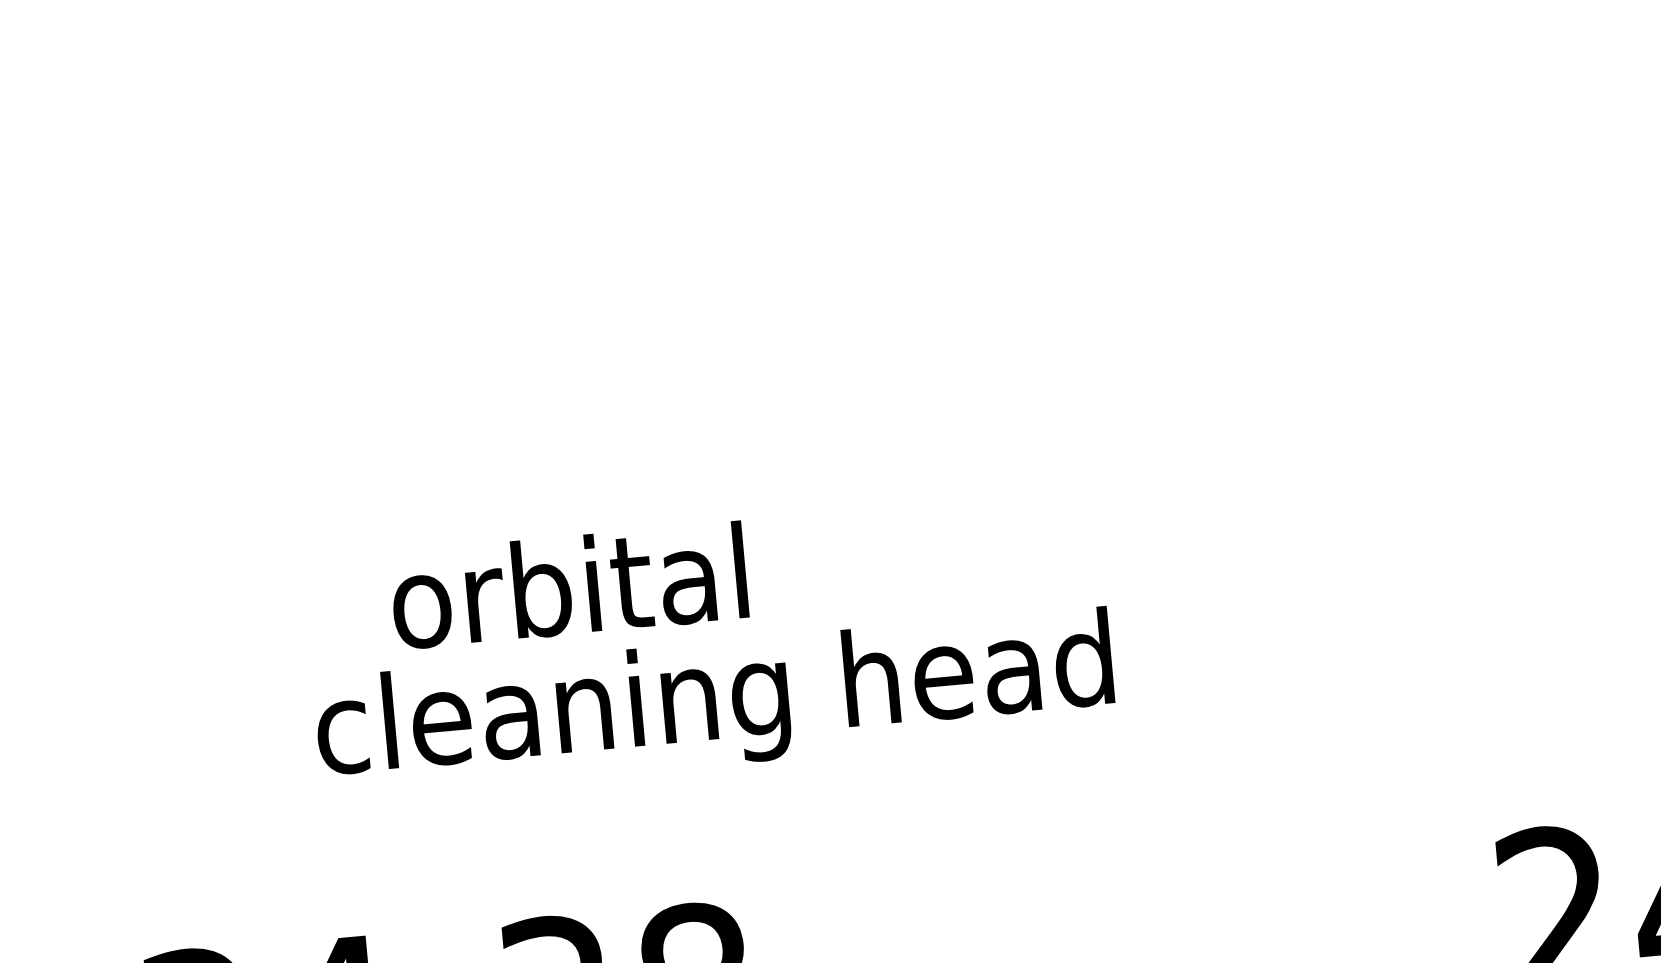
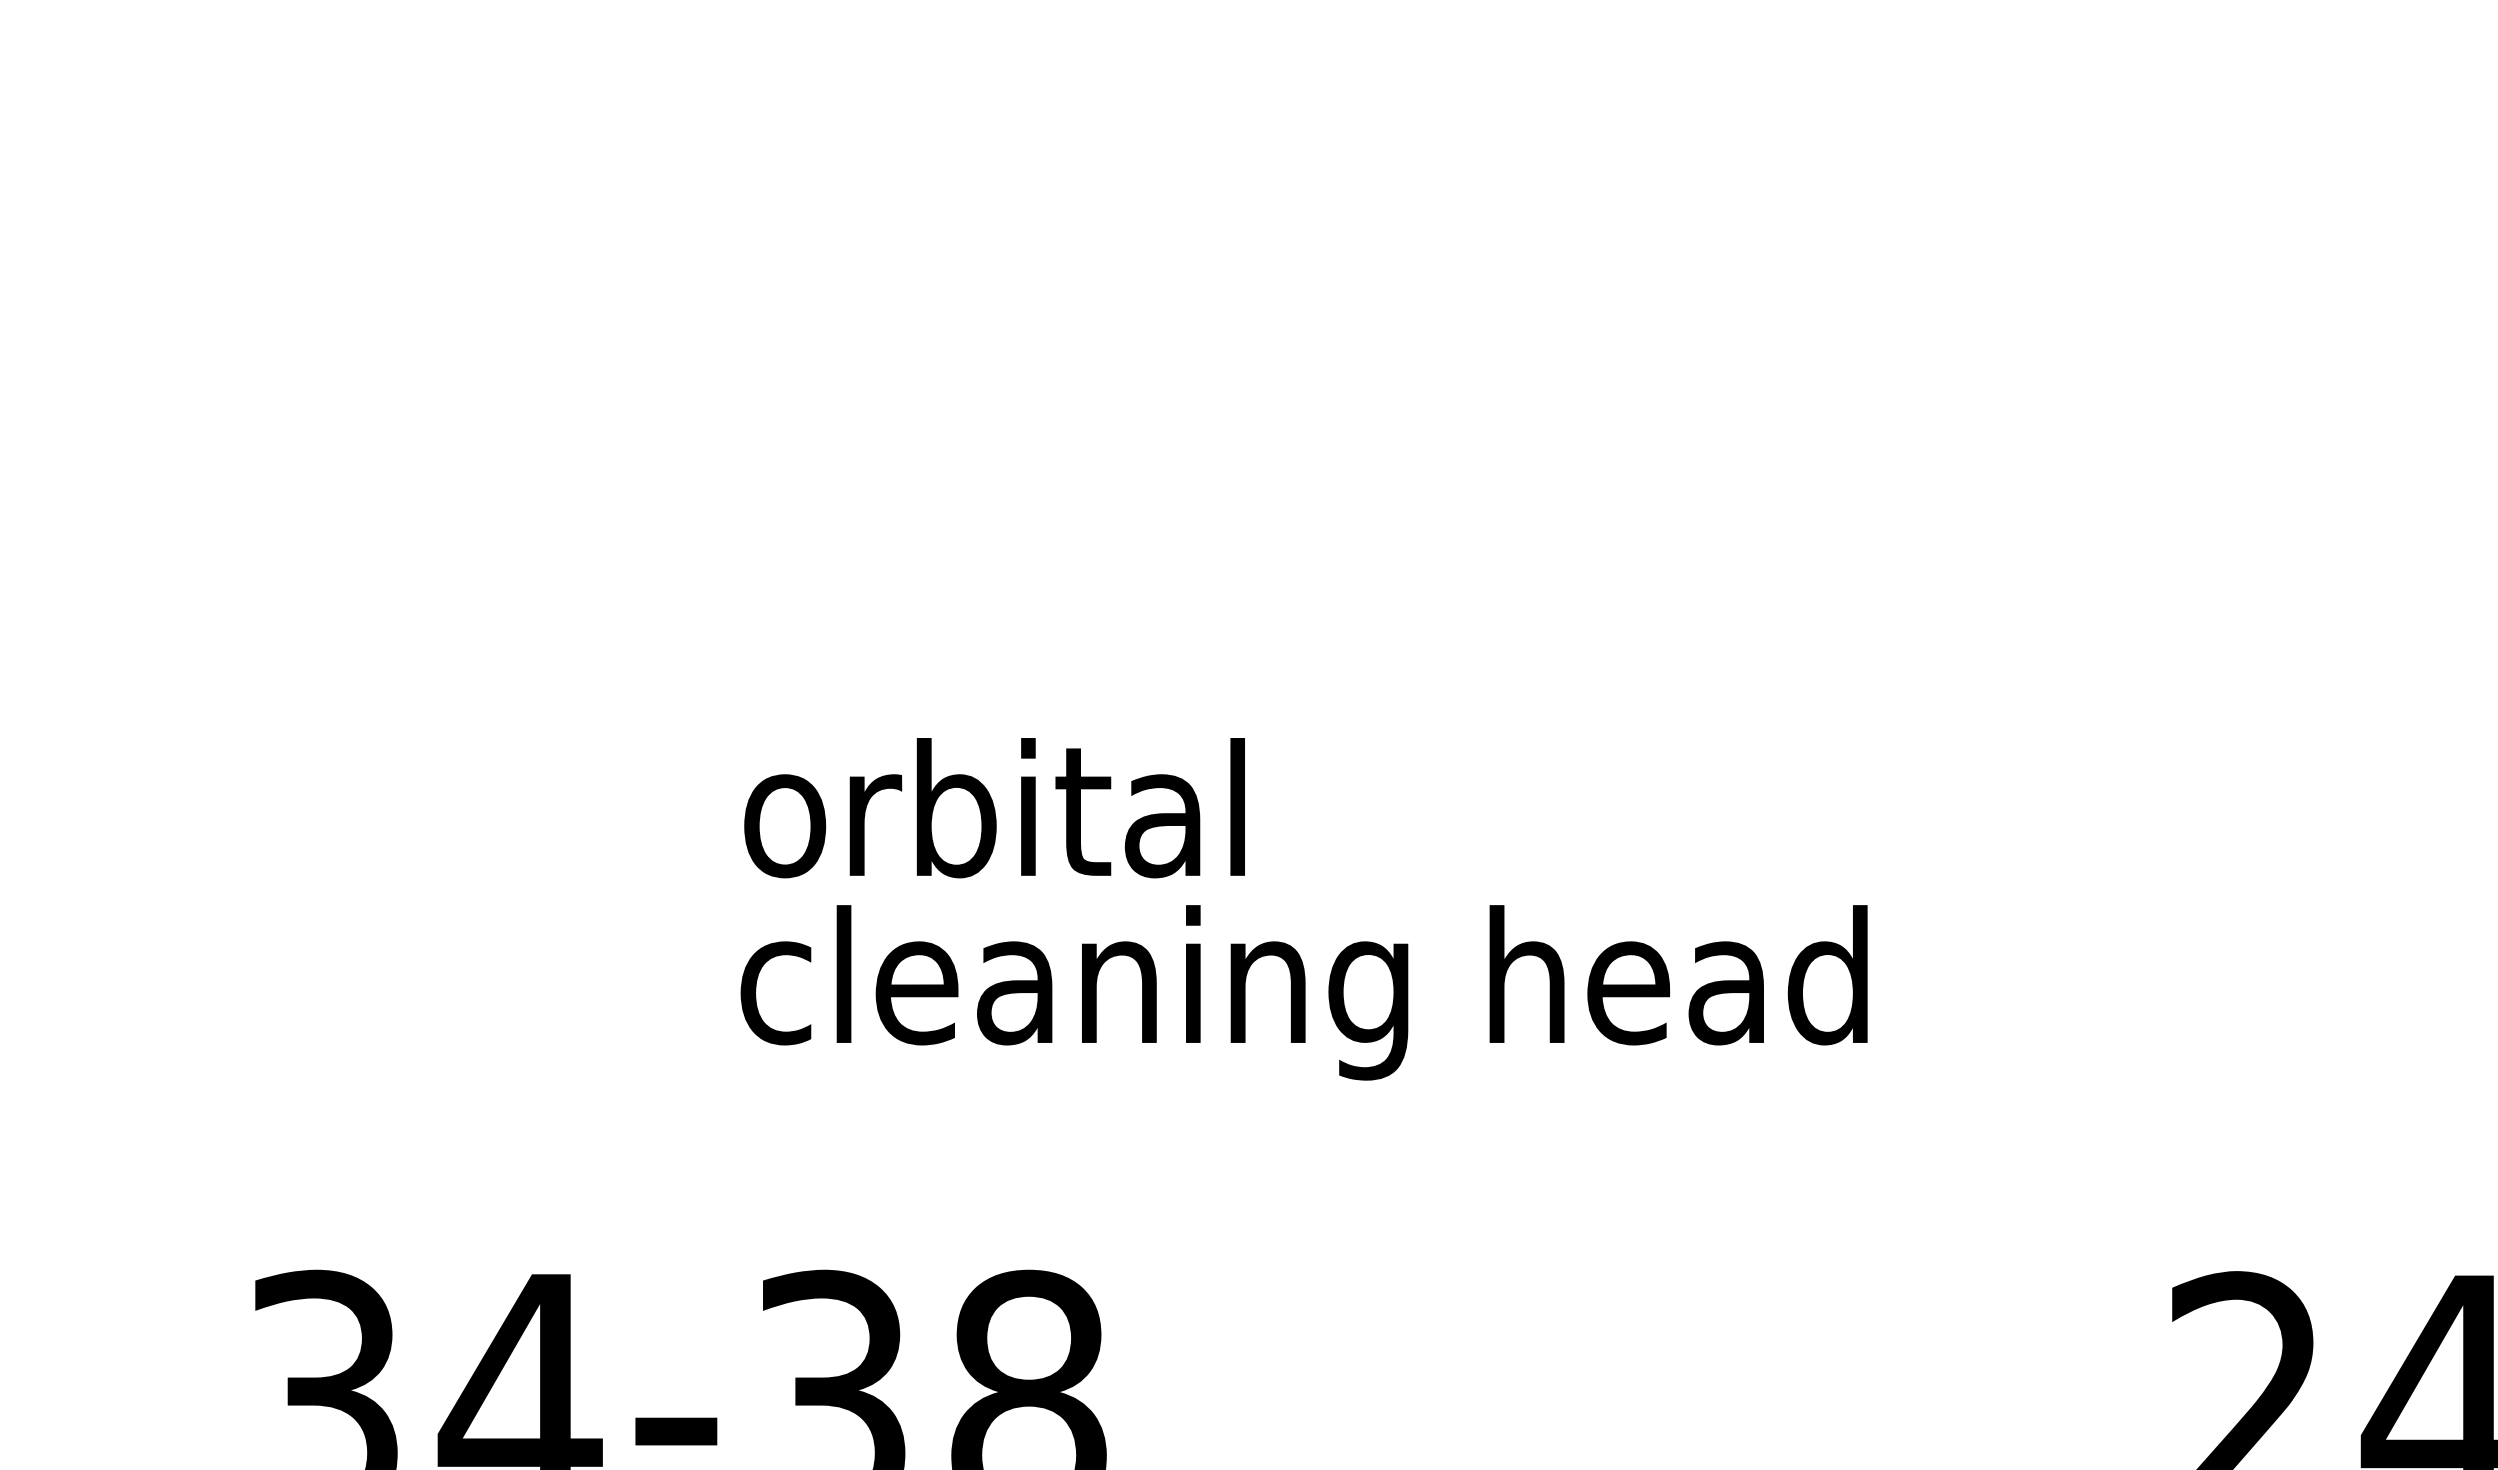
text: (568, 586) -> (994, 808), moved
text: (714, 703) -> (1303, 992), moved

